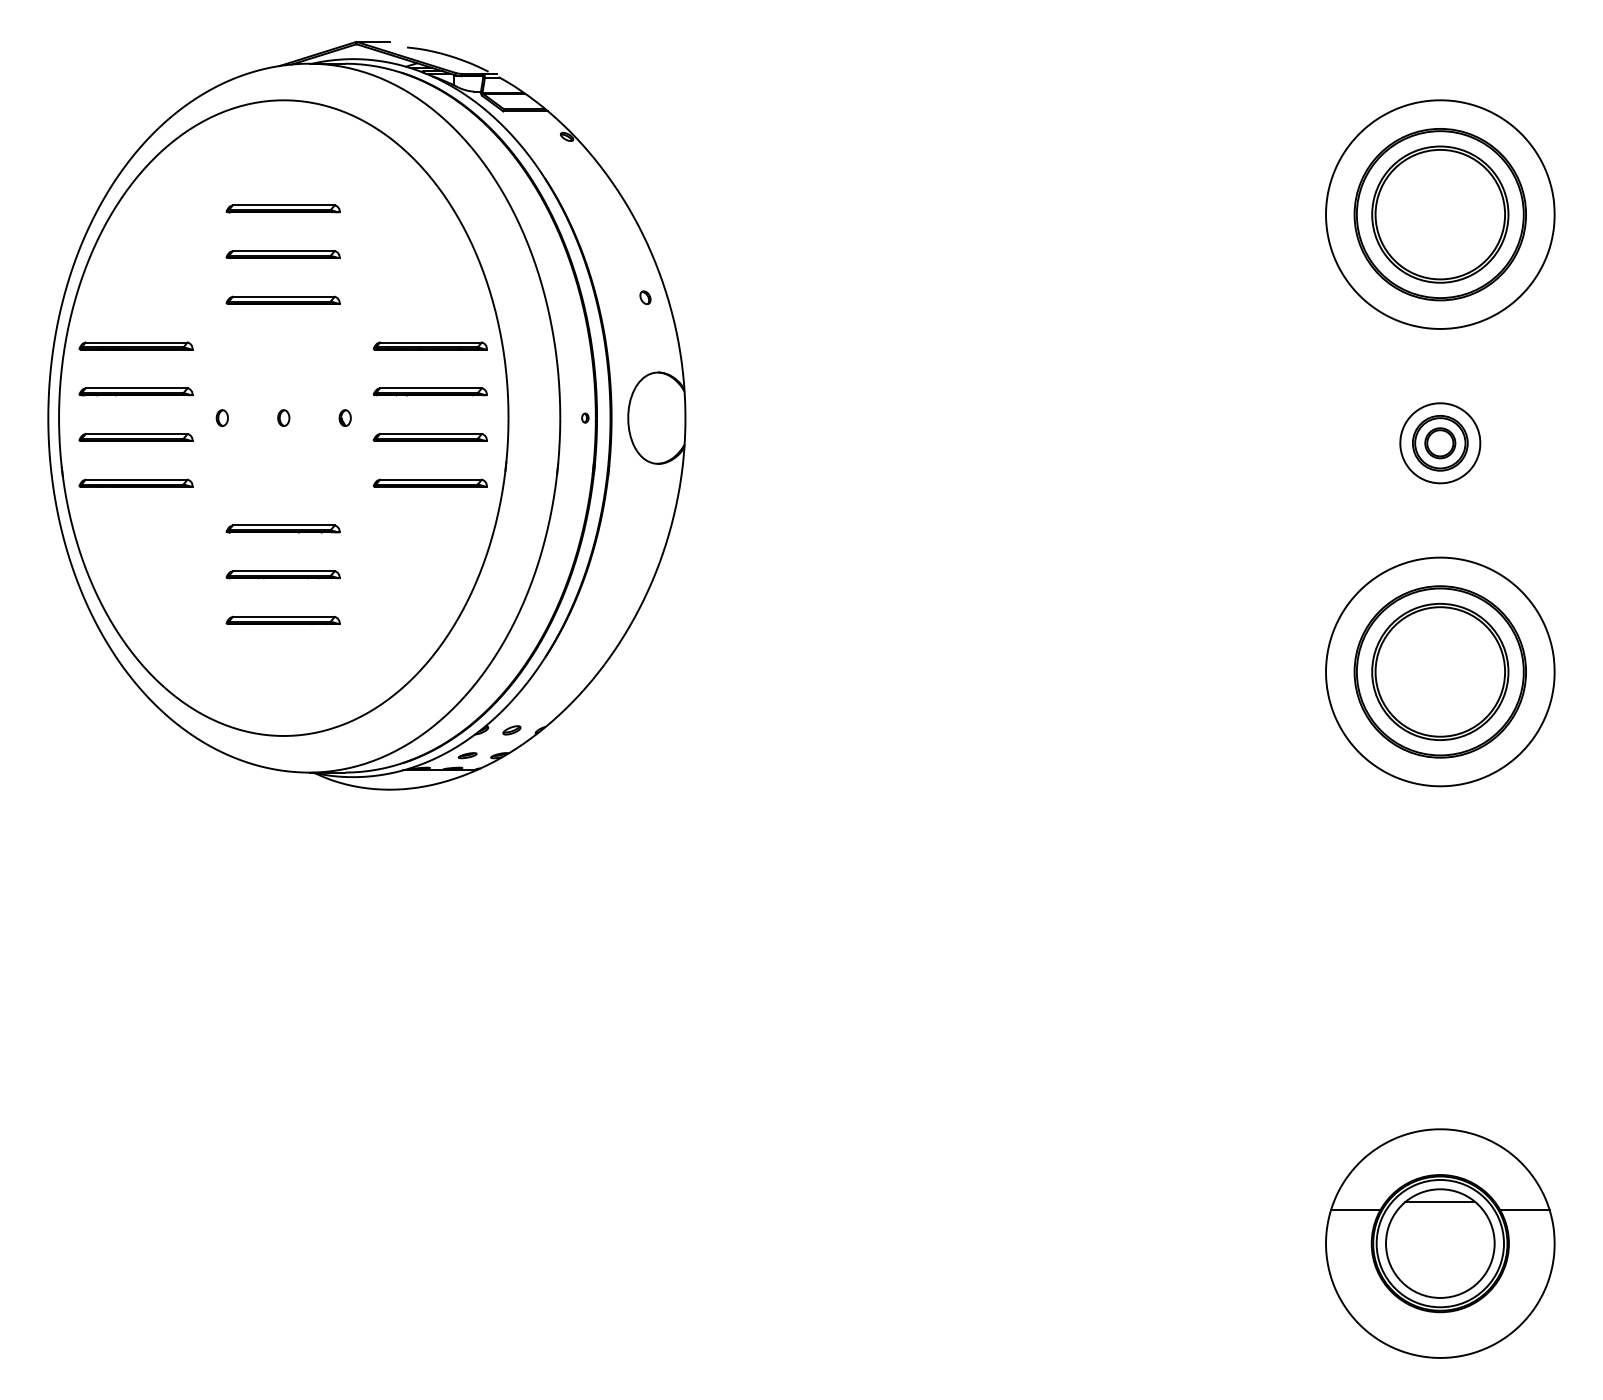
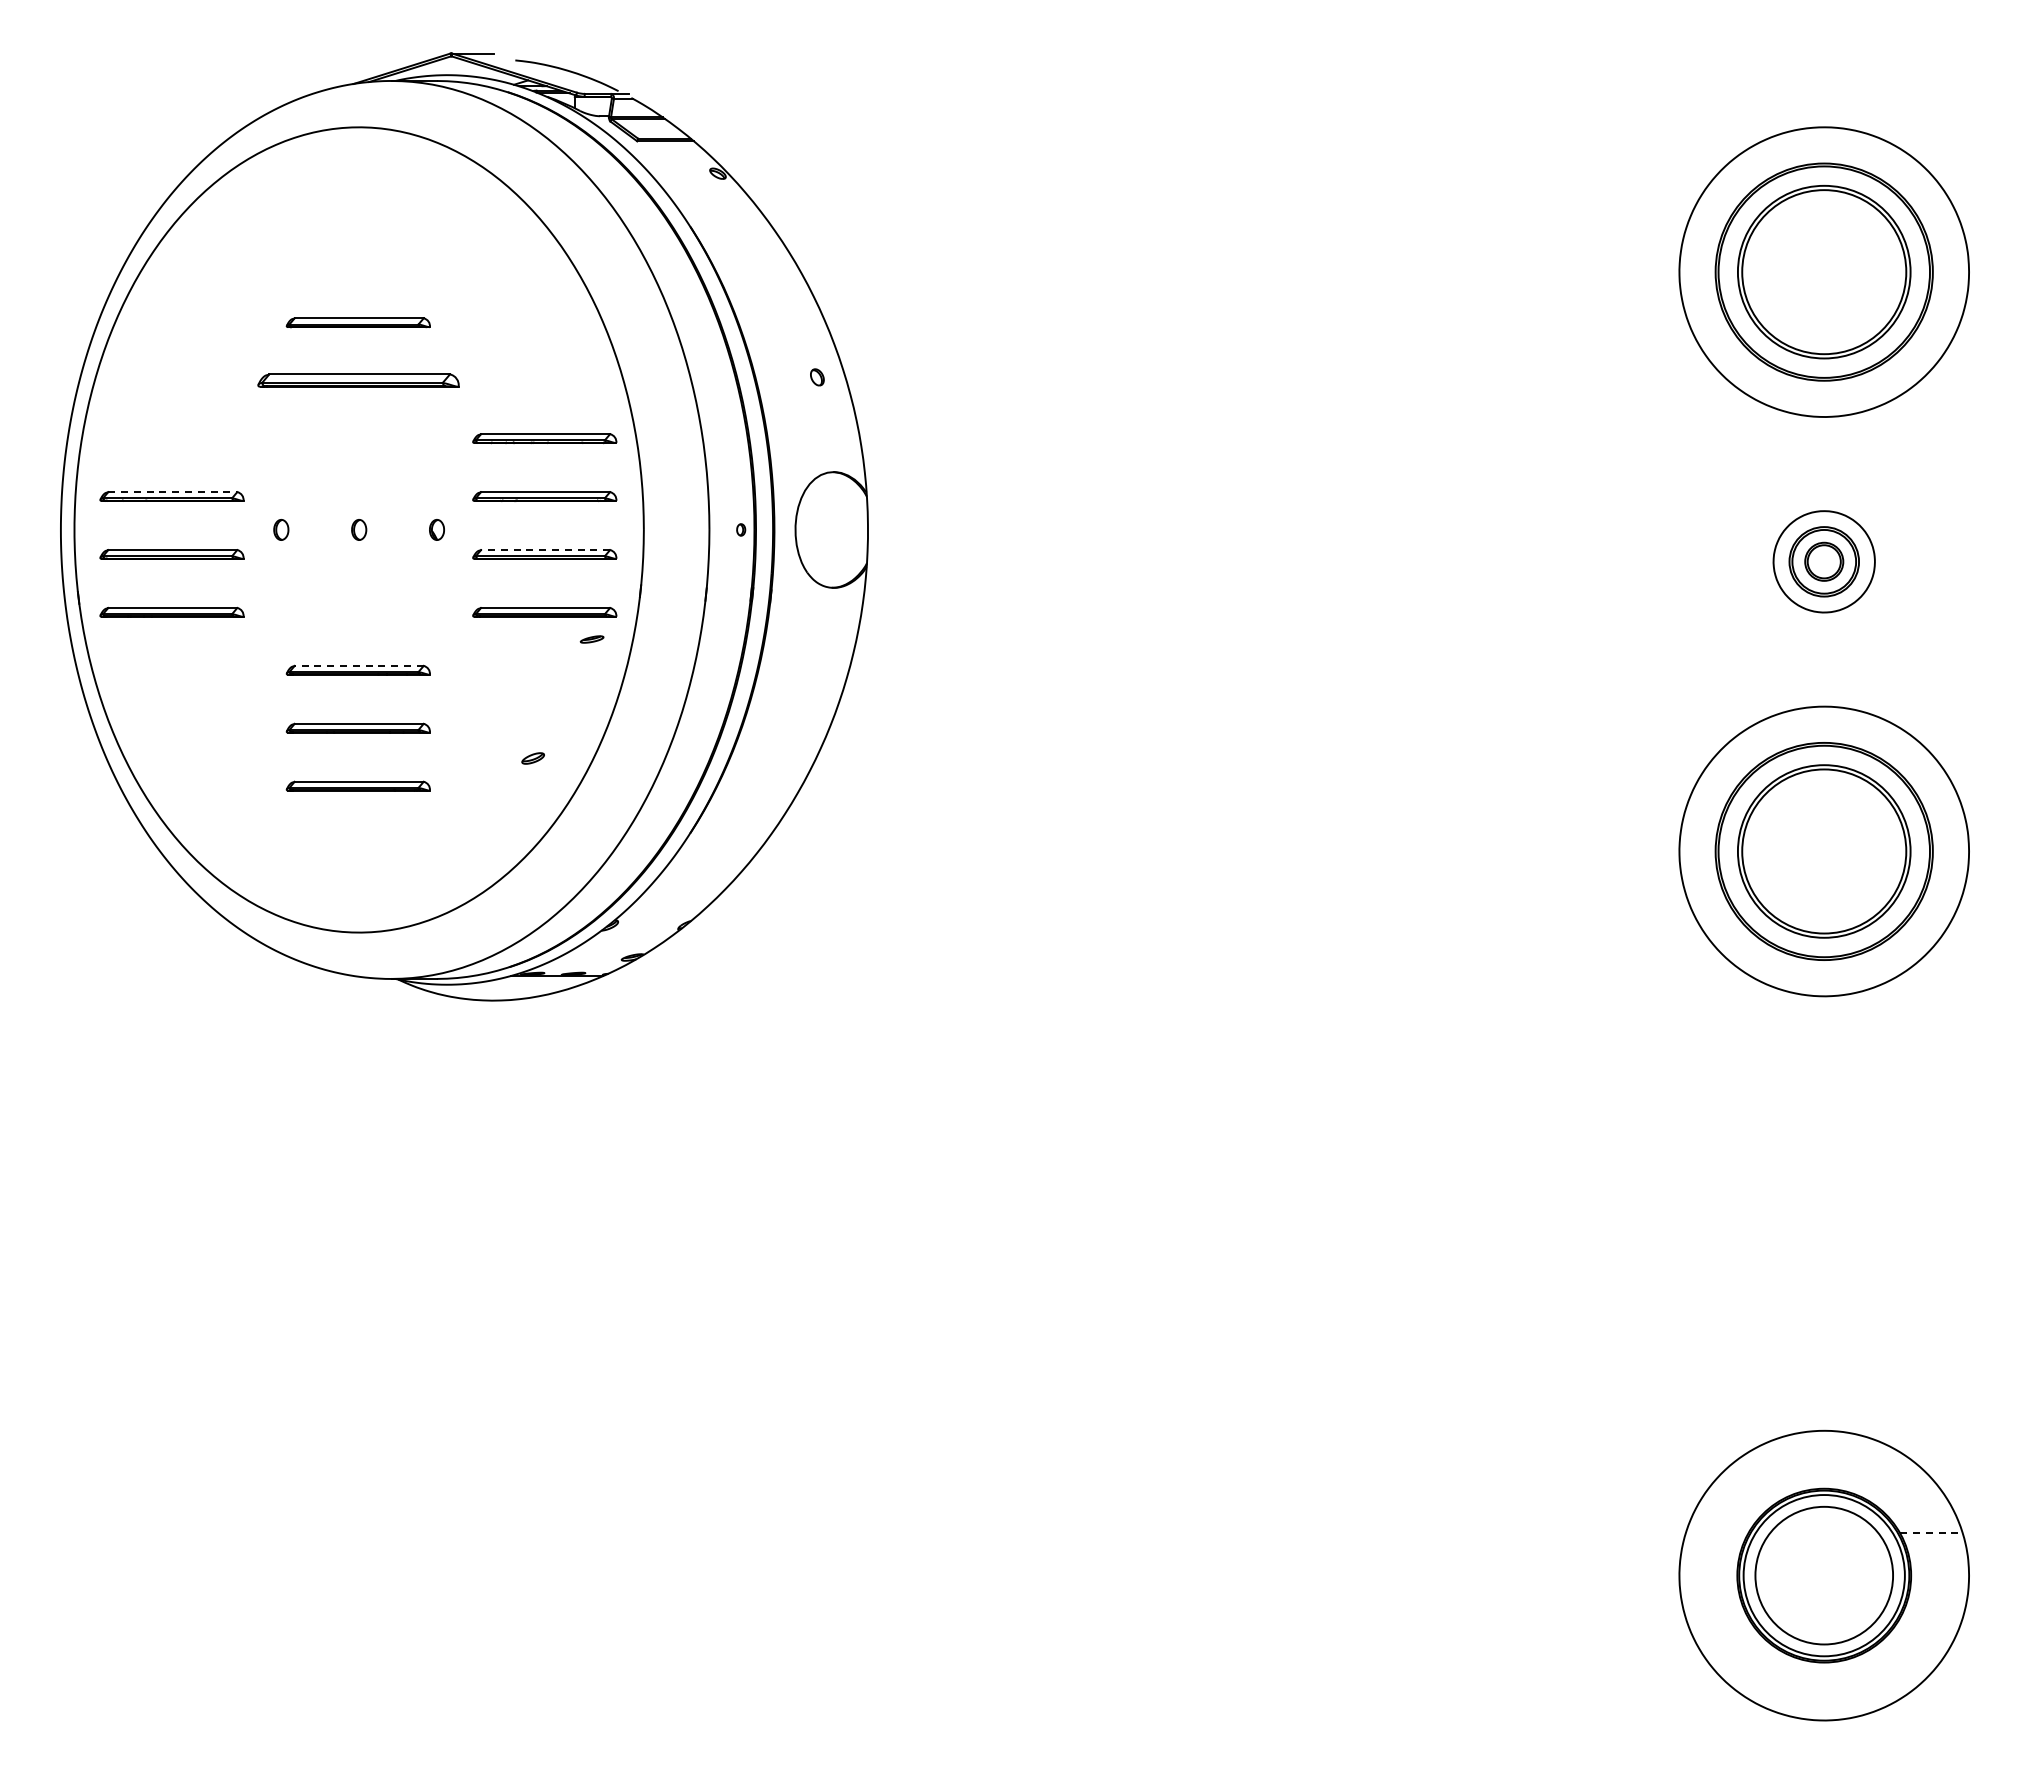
part: (282, 208) -> (357, 264), removed
part: (282, 300) -> (357, 380), size x1.4
part: (135, 345) -> (171, 438), removed
line: (136, 388) -> (172, 492), solid -> dashed
line: (430, 434) -> (545, 550), solid -> dashed
line: (284, 525) -> (359, 665), solid -> dashed
part: (511, 730) -> (532, 758), moved
part: (467, 755) -> (591, 639), moved
line: (1440, 1201) -> (1824, 1522), removed
line: (1355, 1210) -> (1716, 1533), removed
line: (1524, 1210) -> (1931, 1533), solid -> dashed

